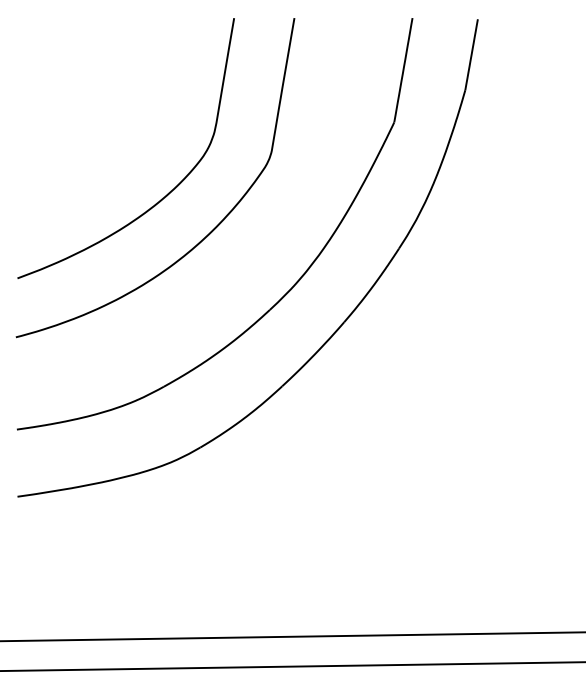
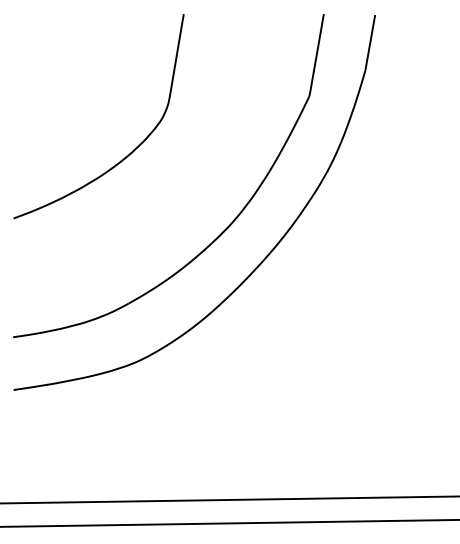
curve: (205, 235) -> (161, 184), removed

